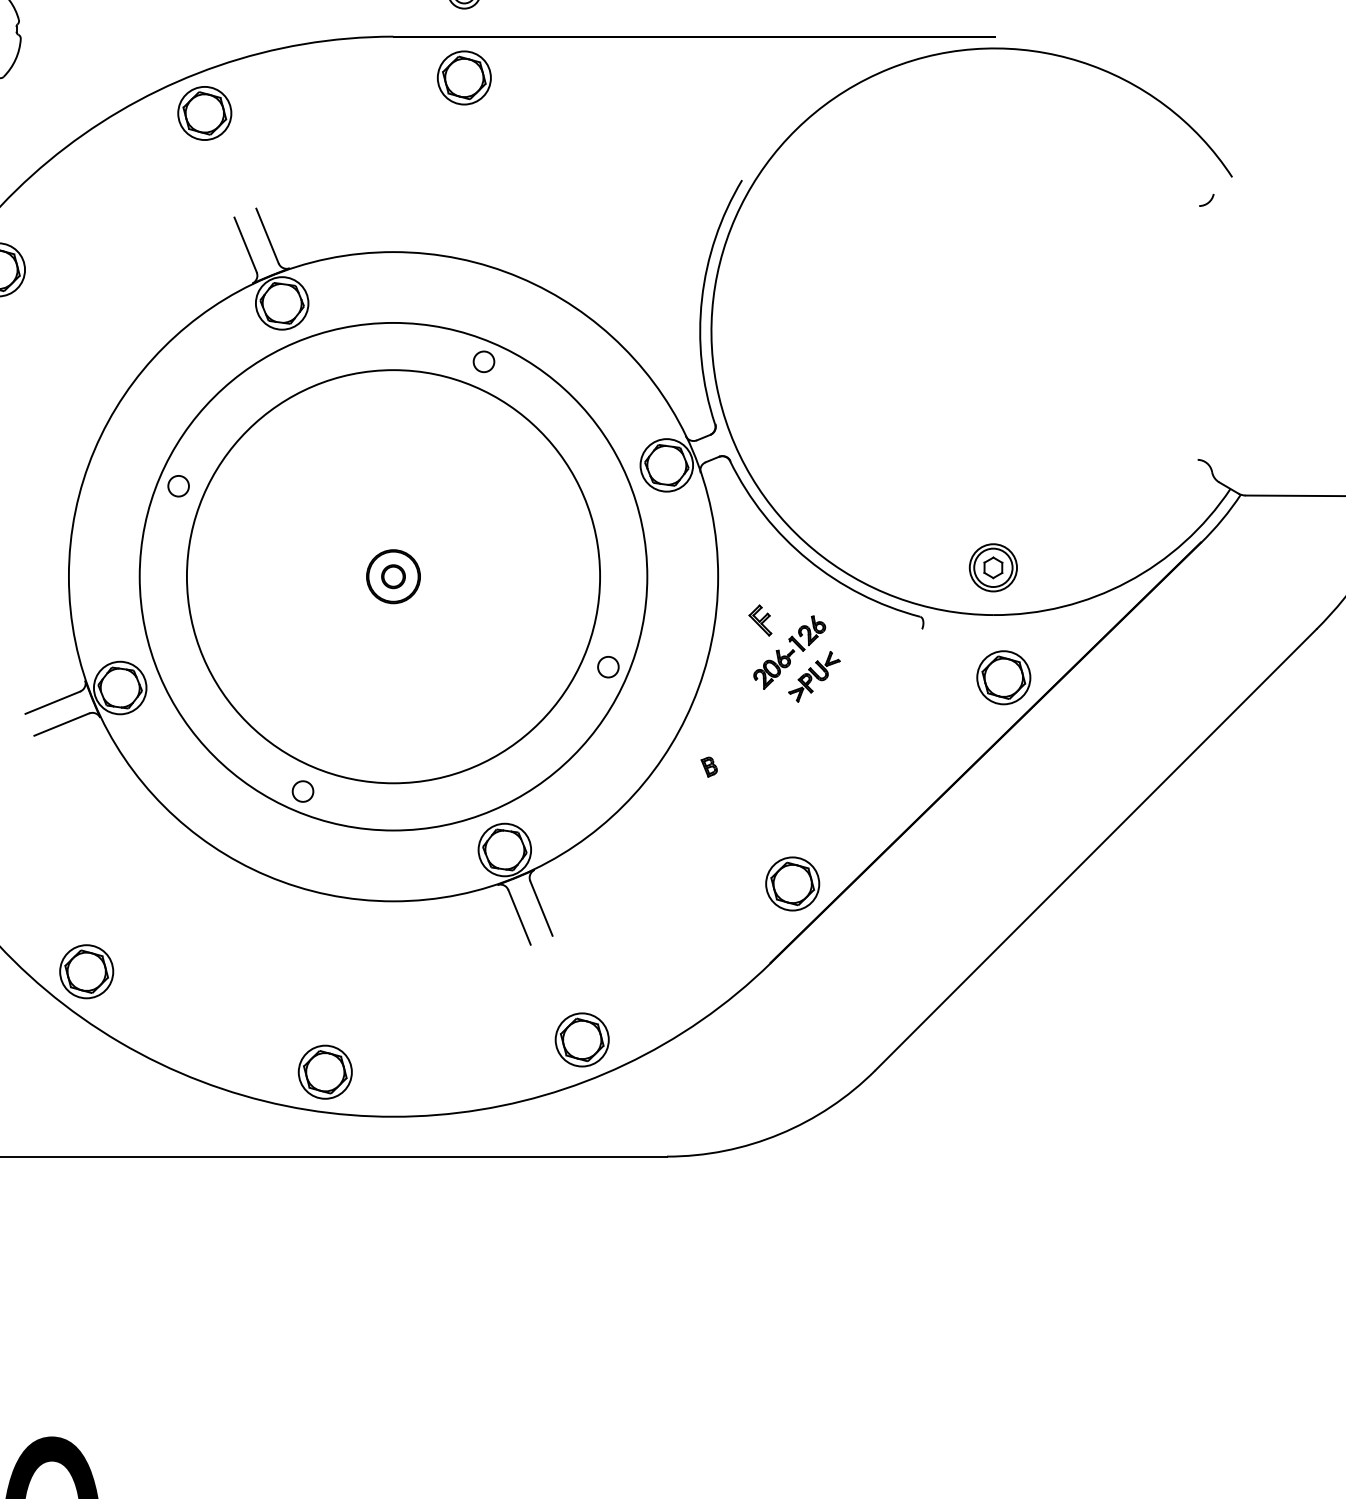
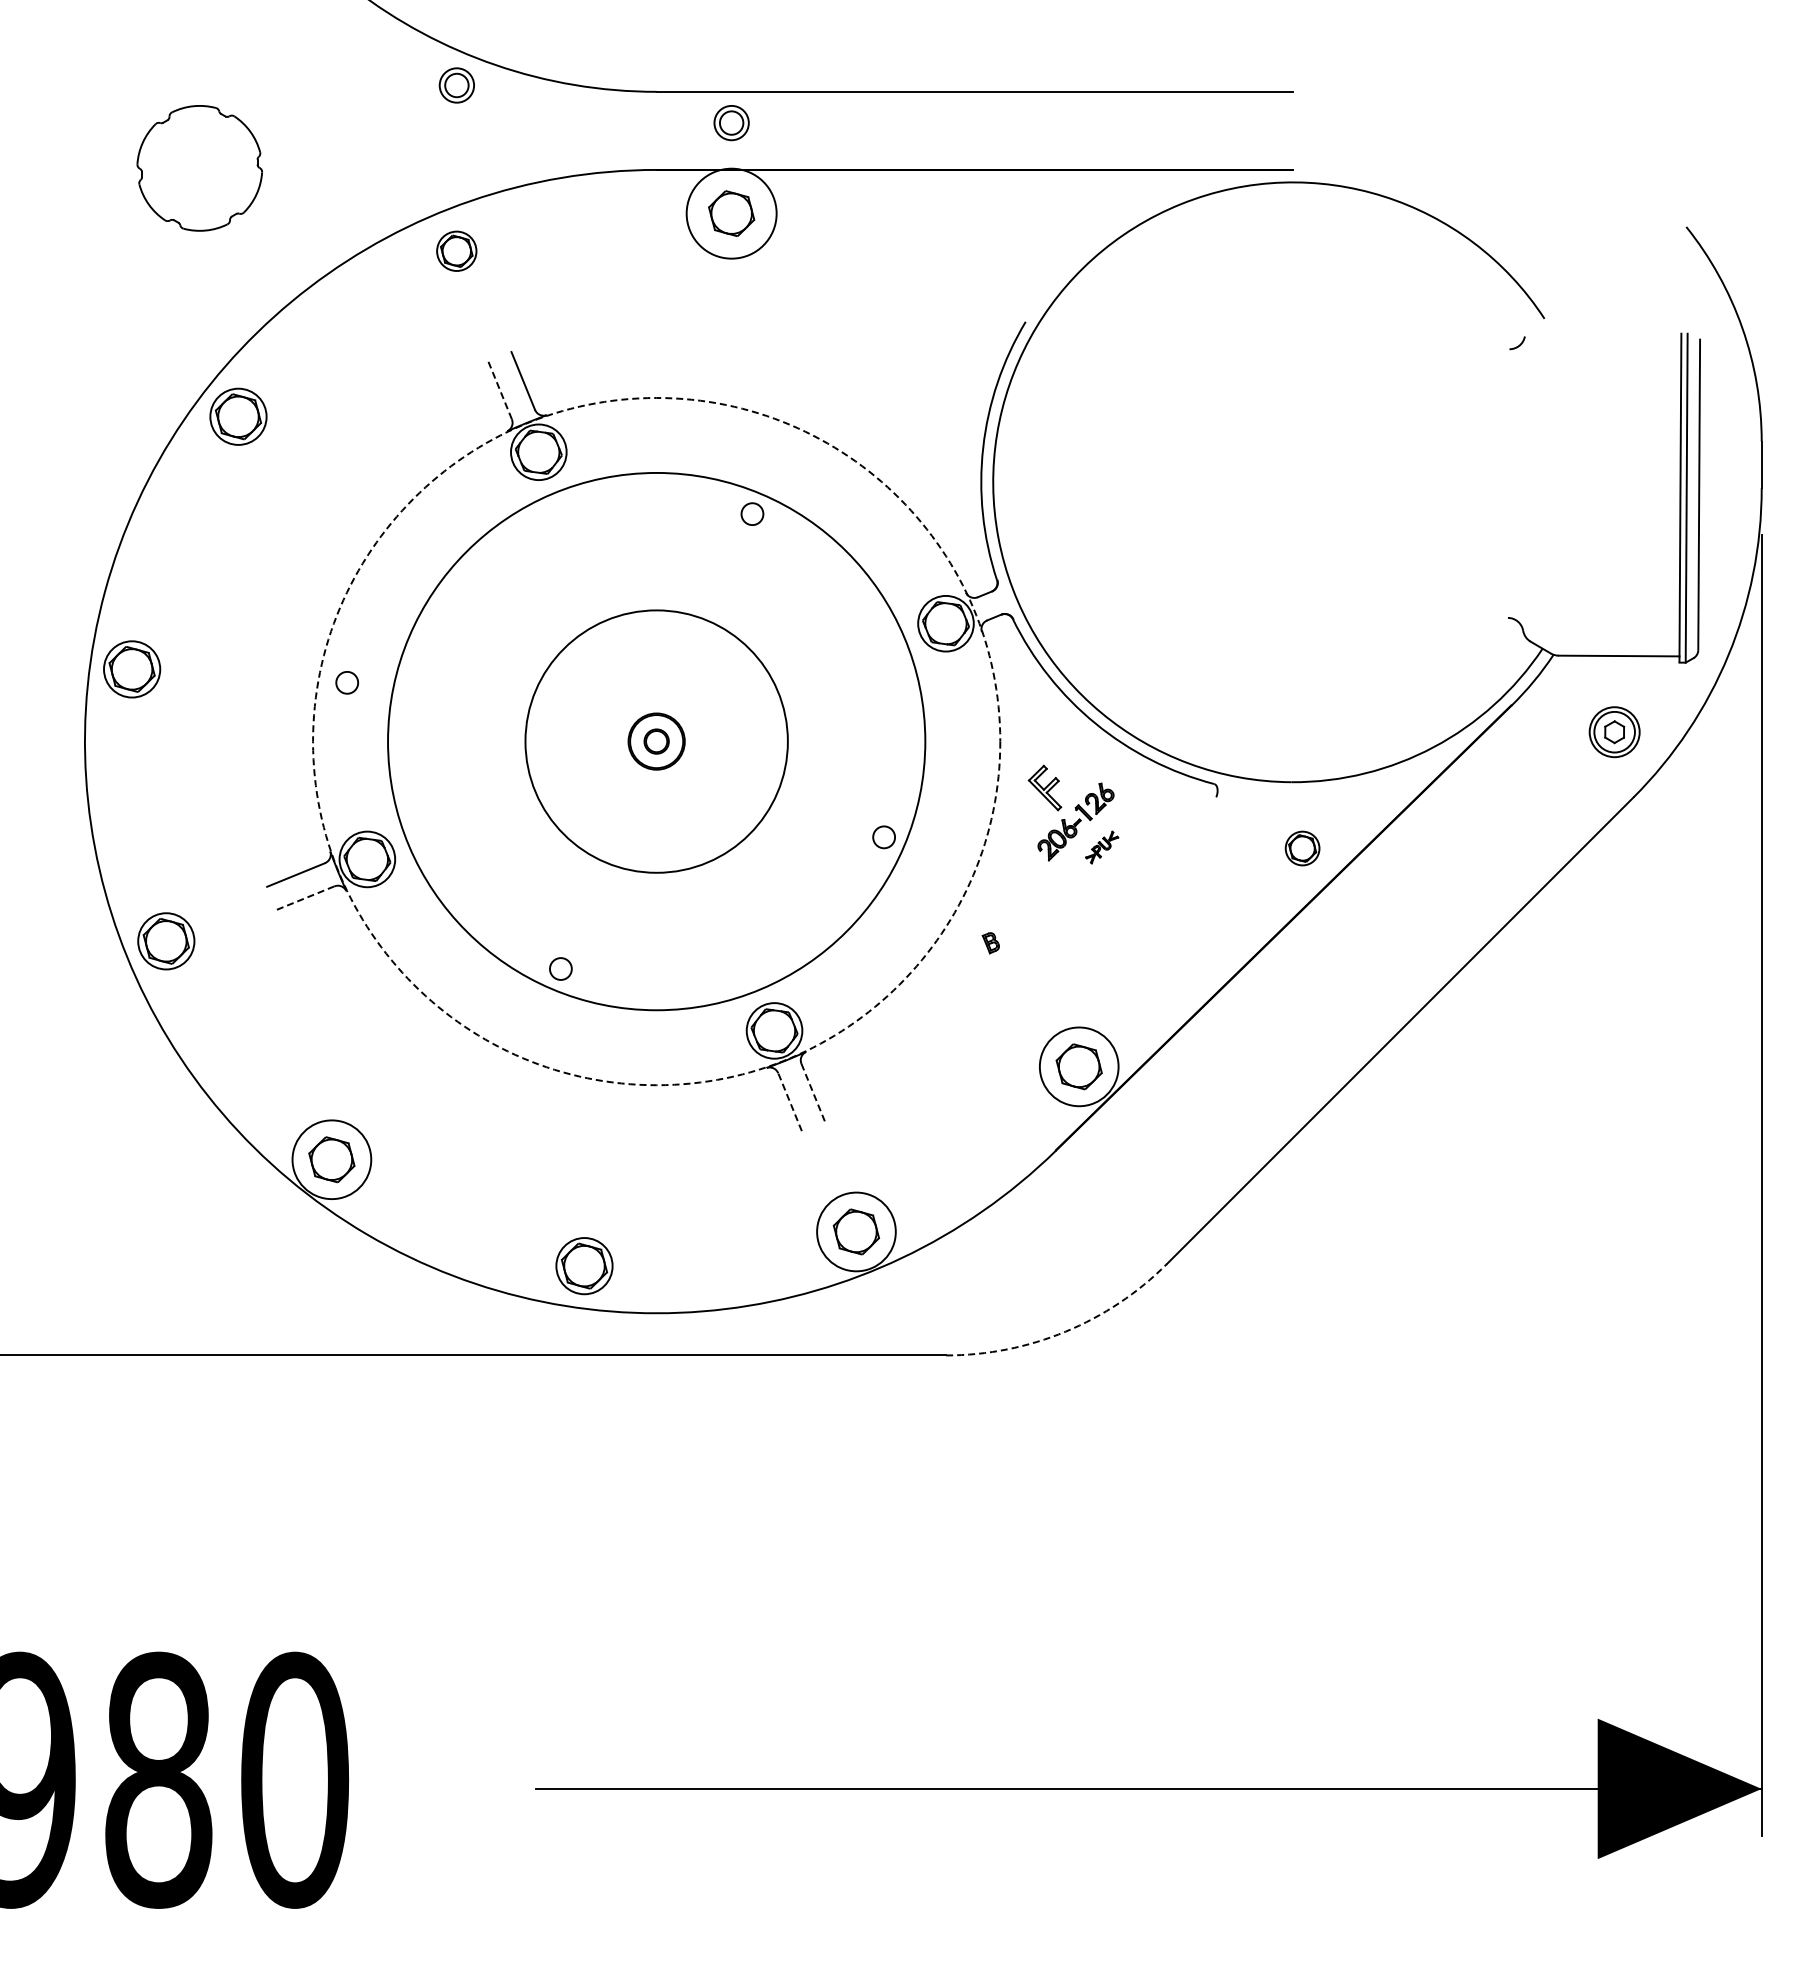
circle: (464, 77) -> (731, 213), size x1.6
part: (204, 113) -> (456, 251), size x0.7
line: (245, 244) -> (499, 389), solid -> dashed
circle: (178, 485) -> (347, 682), moved
part: (993, 568) -> (1614, 732), moved
circle: (393, 576) -> (656, 741), size x0.6
circle: (393, 576) -> (656, 741), solid -> dashed
part: (759, 620) -> (1044, 787), size x1.4
part: (813, 676) -> (1101, 847), size x0.6
part: (1003, 677) -> (1302, 848), size x0.6
line: (61, 724) -> (305, 898), solid -> dashed
circle: (792, 883) -> (1079, 1066), size x1.4
line: (541, 909) -> (813, 1093), solid -> dashed
line: (519, 916) -> (789, 1101), solid -> dashed
circle: (86, 971) -> (331, 1159), size x1.4
circle: (582, 1039) -> (856, 1231), size x1.4
arc: (779, 1133) -> (1065, 1331), solid -> dashed

